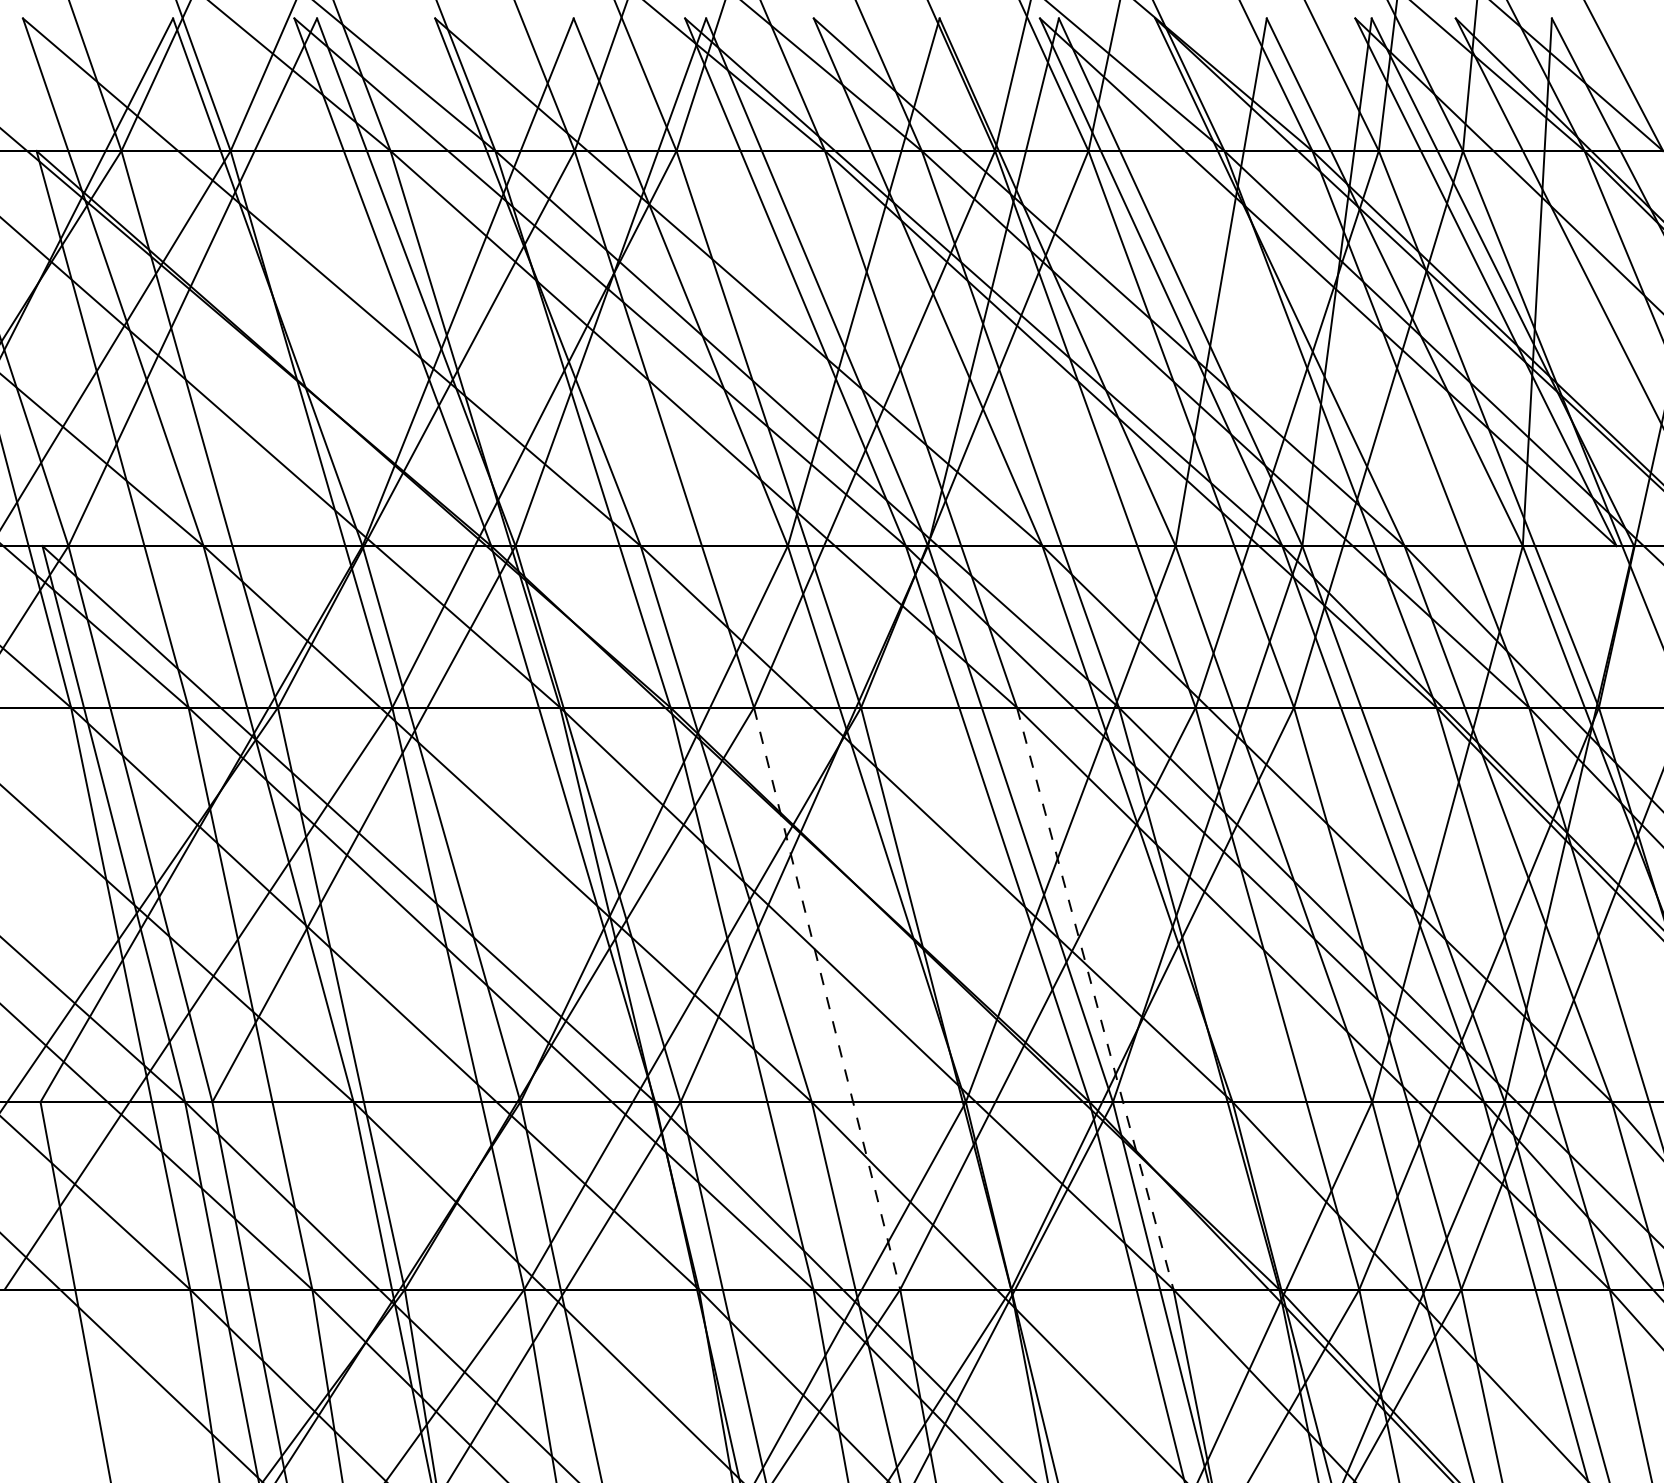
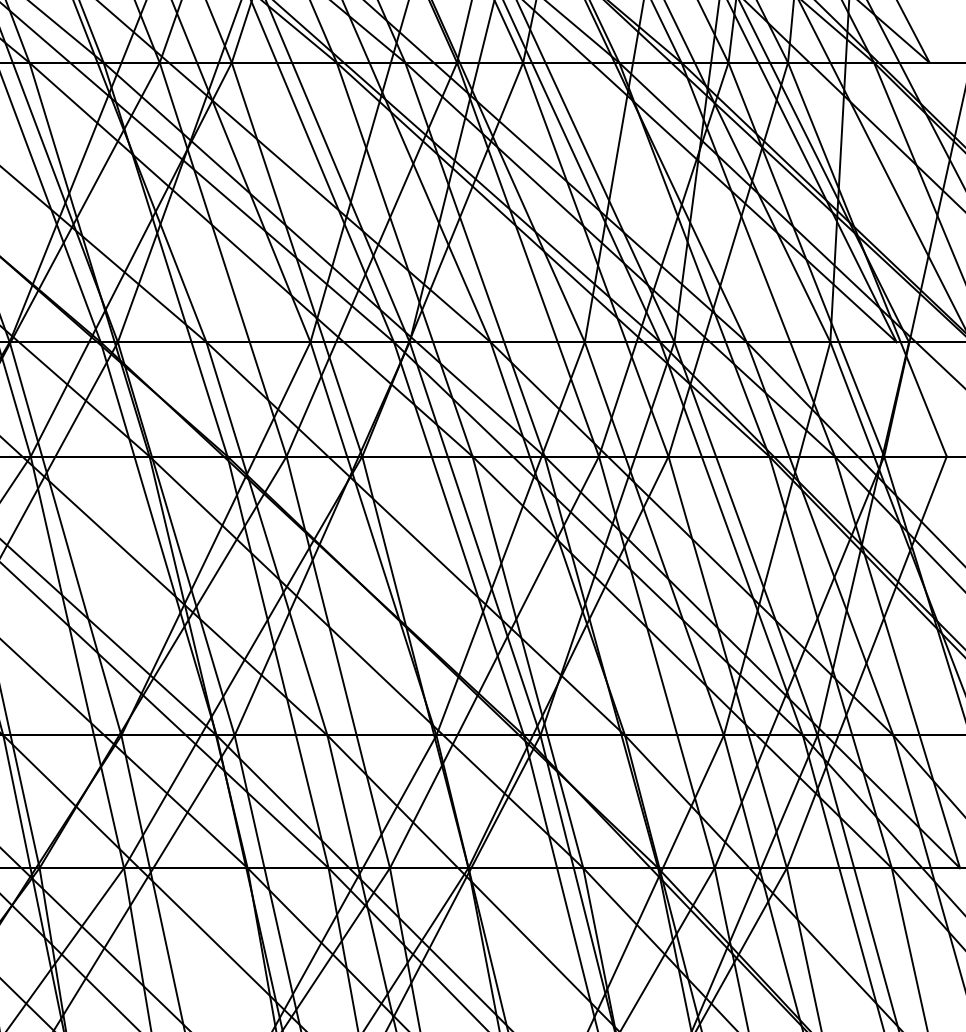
line: (827, 999) -> (338, 662), dashed -> solid
line: (1095, 999) -> (528, 662), dashed -> solid

